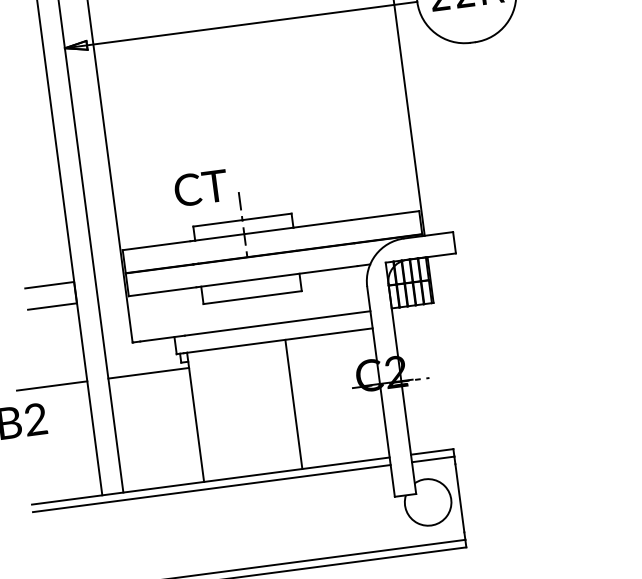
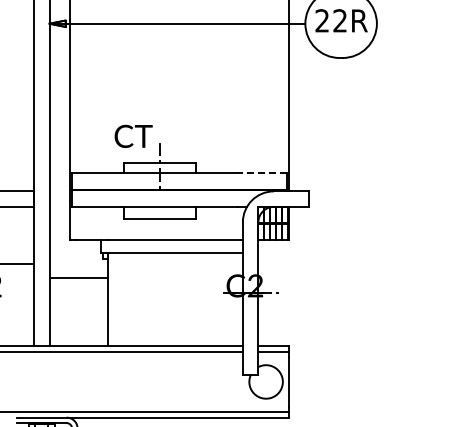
line: (385, 215) -> (262, 173), solid -> dashed
line: (148, 373) -> (78, 277), moved
line: (293, 404) -> (179, 299), removed

